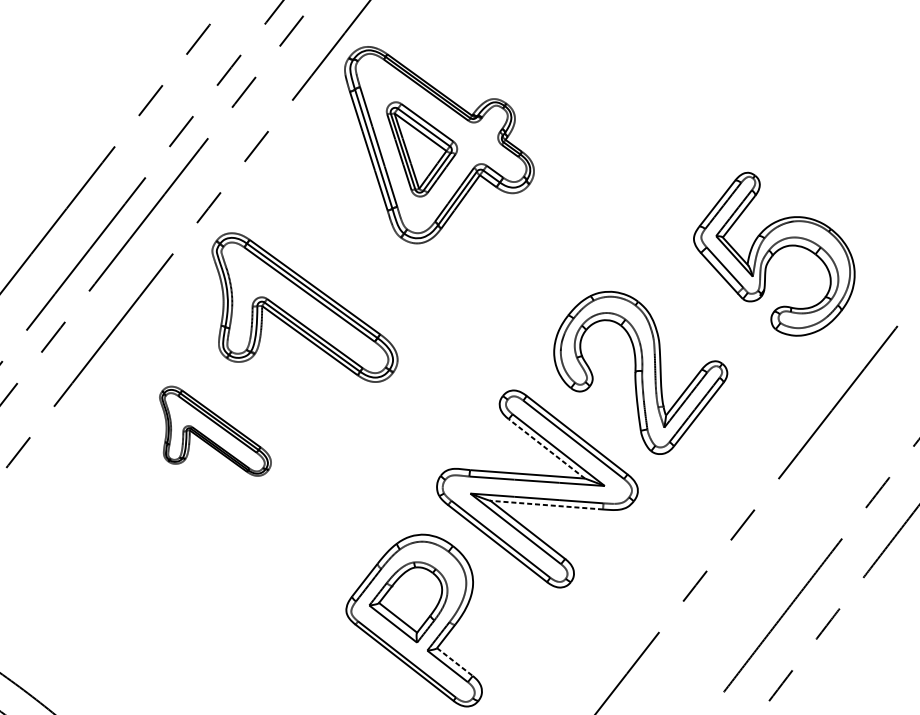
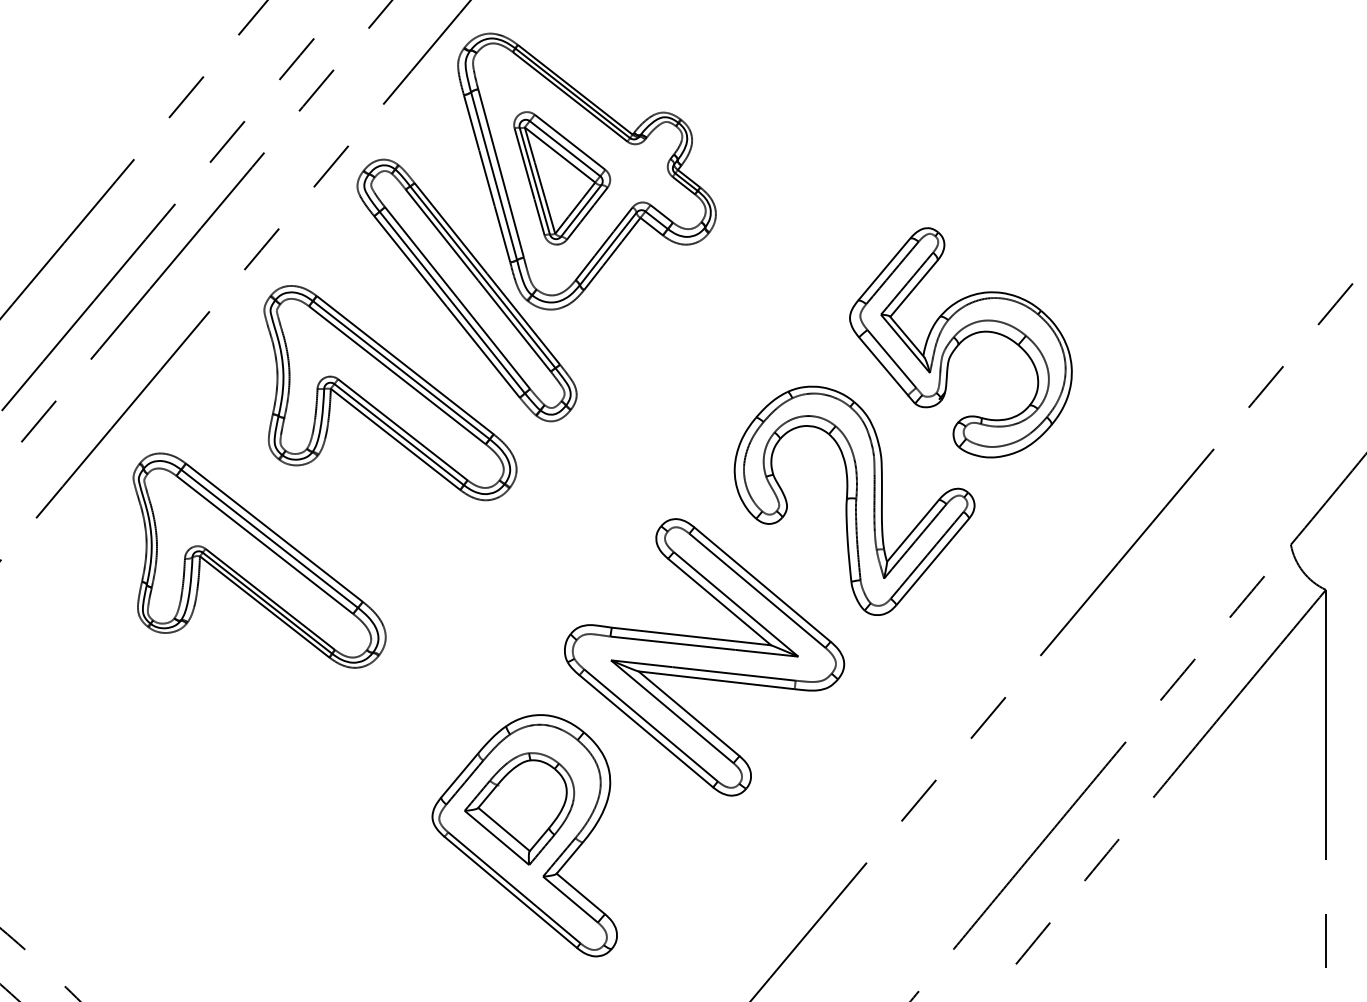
part: (356, 231) -> (466, 290), added
part: (773, 254) -> (960, 342), moved
part: (215, 431) -> (259, 560), size x1.67
line: (546, 448) -> (719, 601), dashed -> solid
line: (546, 505) -> (716, 680), dashed -> solid
line: (454, 661) -> (580, 893), dashed -> solid

